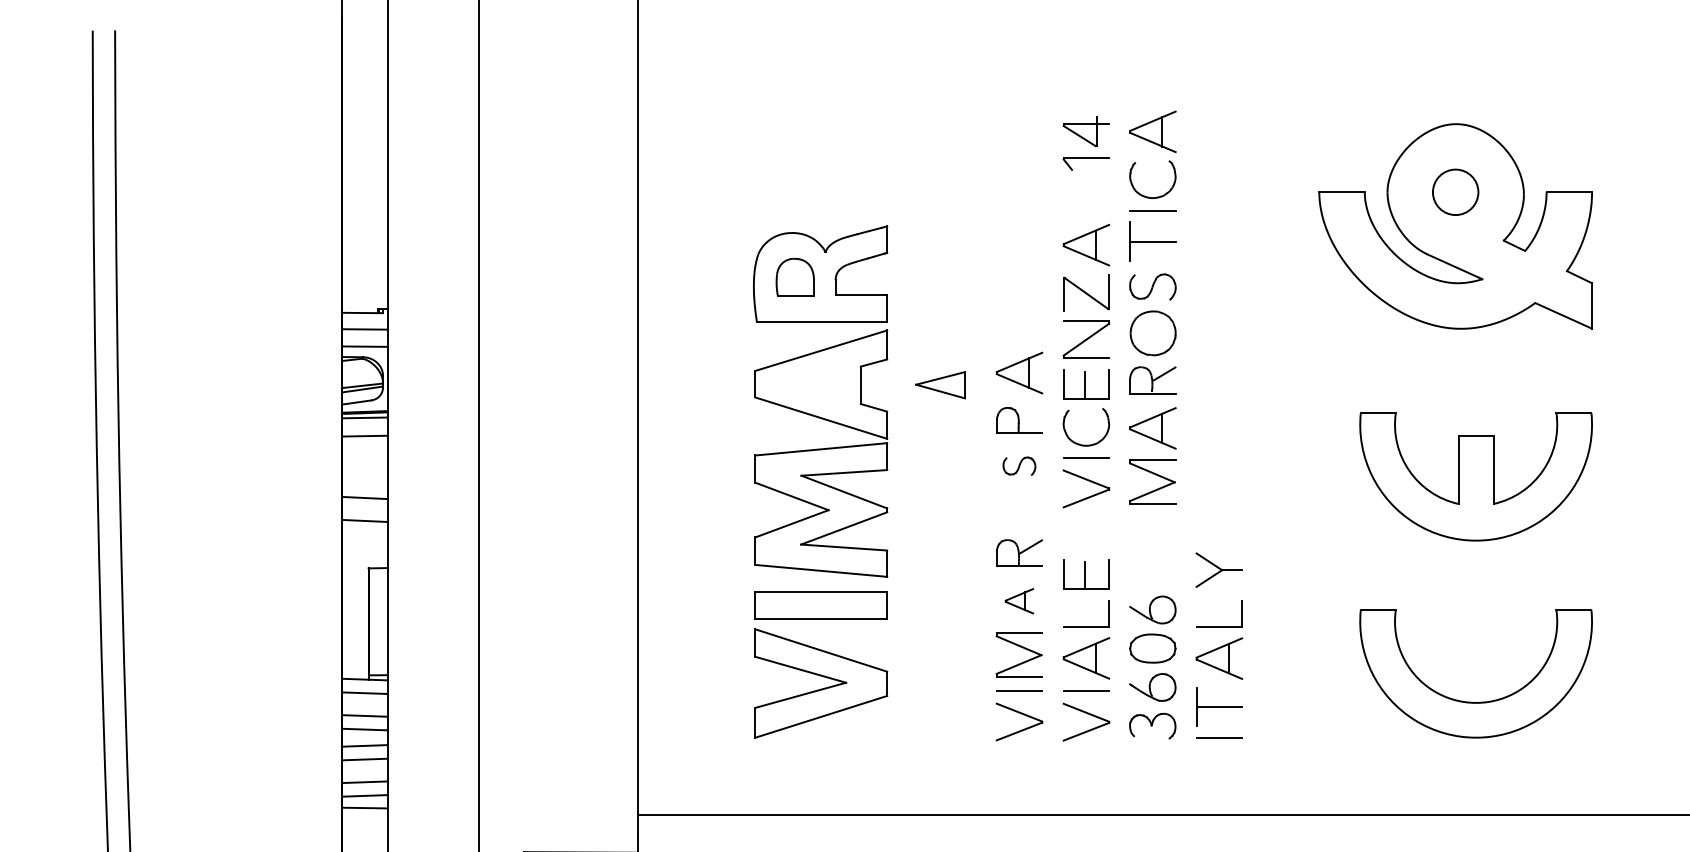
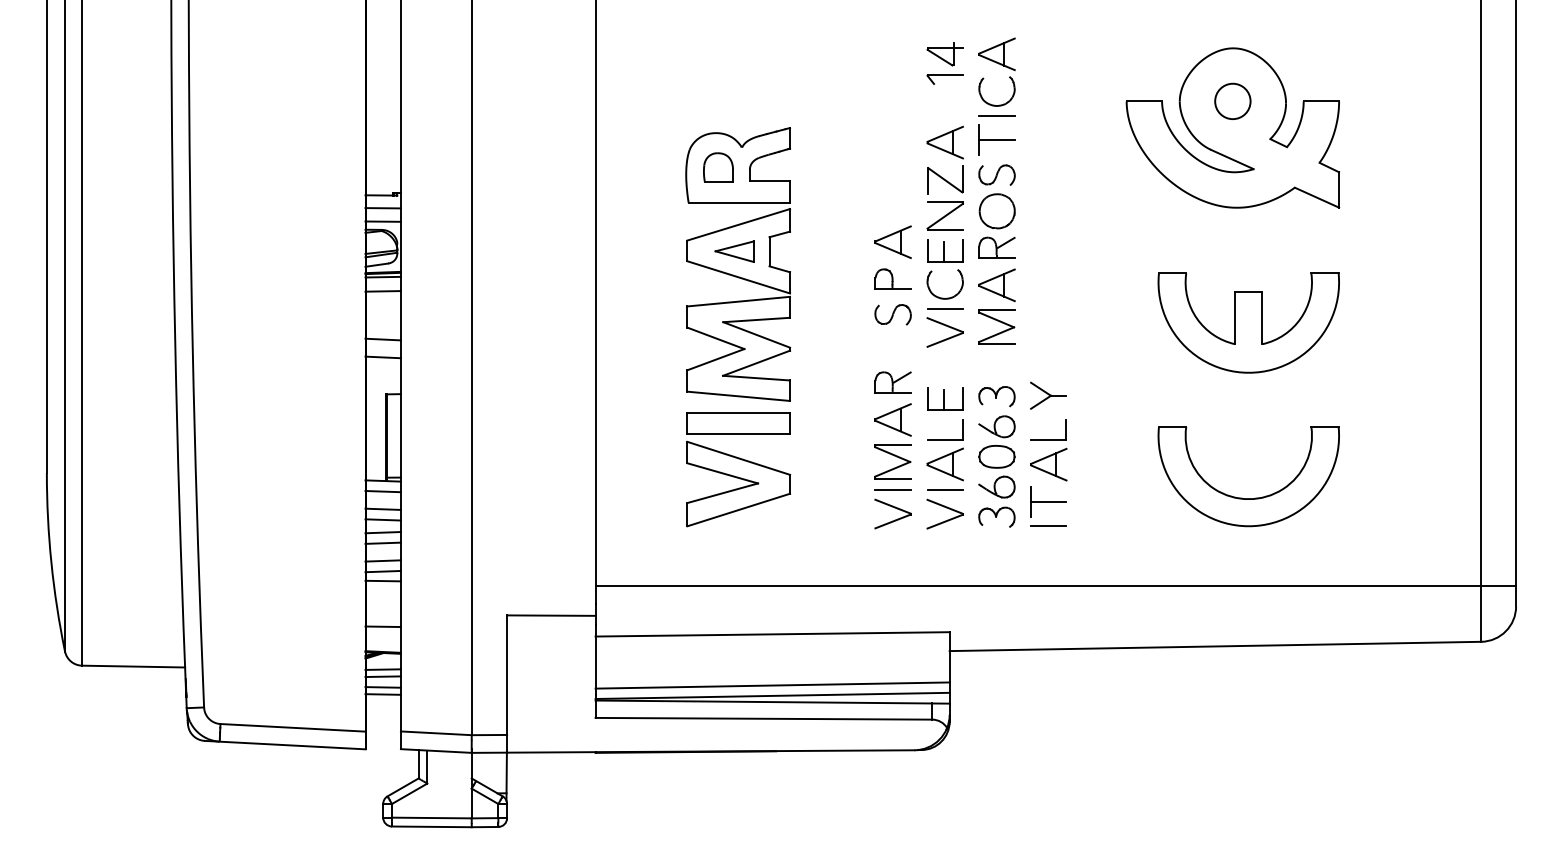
part: (940, 384) -> (734, 251), moved
part: (1018, 465) -> (892, 314), size x1.43
part: (1152, 571) -> (996, 396), added
part: (1018, 600) -> (892, 419), size x1.67

